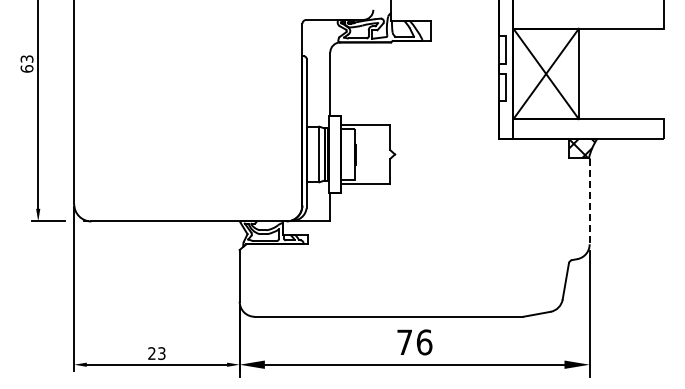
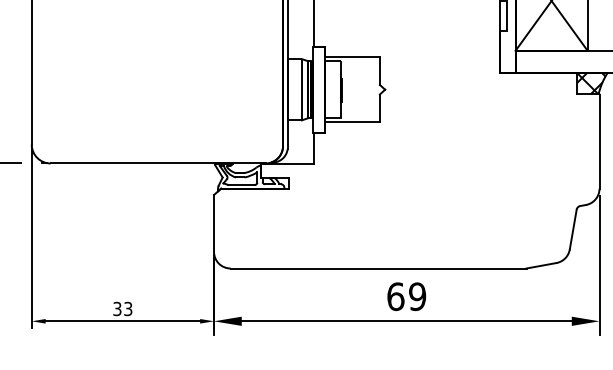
line: (589, 201) -> (599, 141), dashed -> solid
text: (414, 342) -> (406, 296), 76 -> 69
text: (151, 353) -> (116, 308), 23 -> 33

